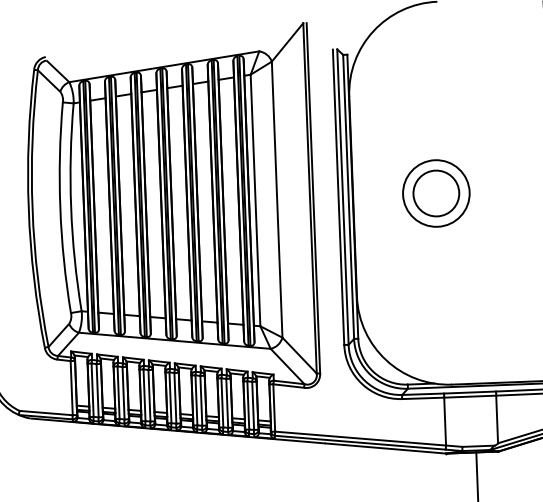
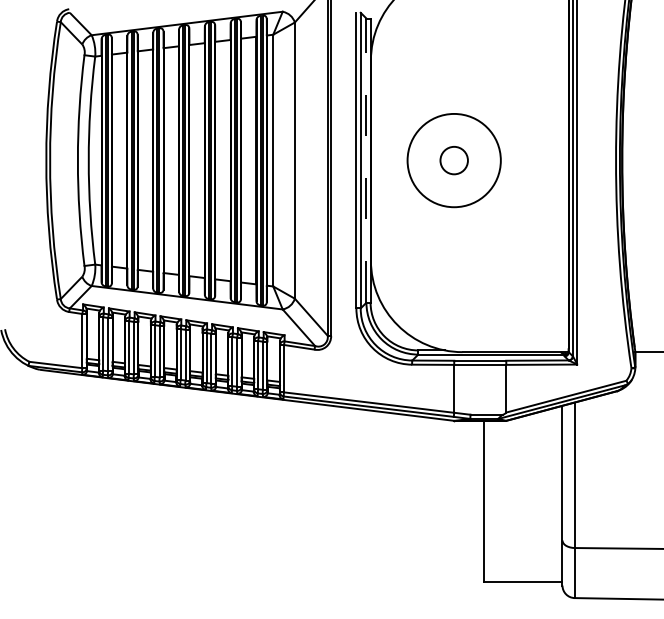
circle: (435, 193) -> (453, 160), size x1.4
circle: (436, 193) -> (454, 160), size x0.6
line: (348, 196) -> (366, 160), solid -> dashed

